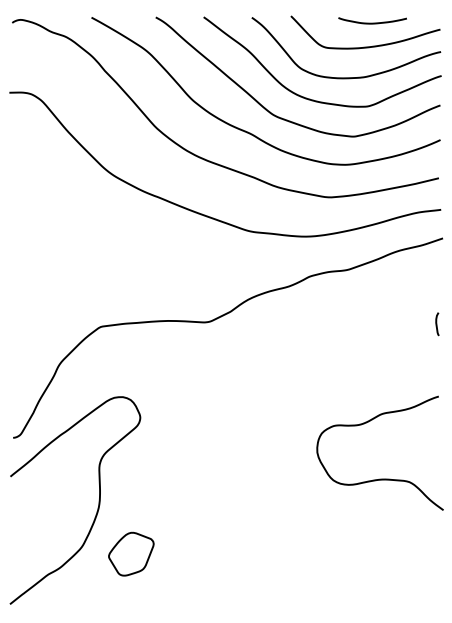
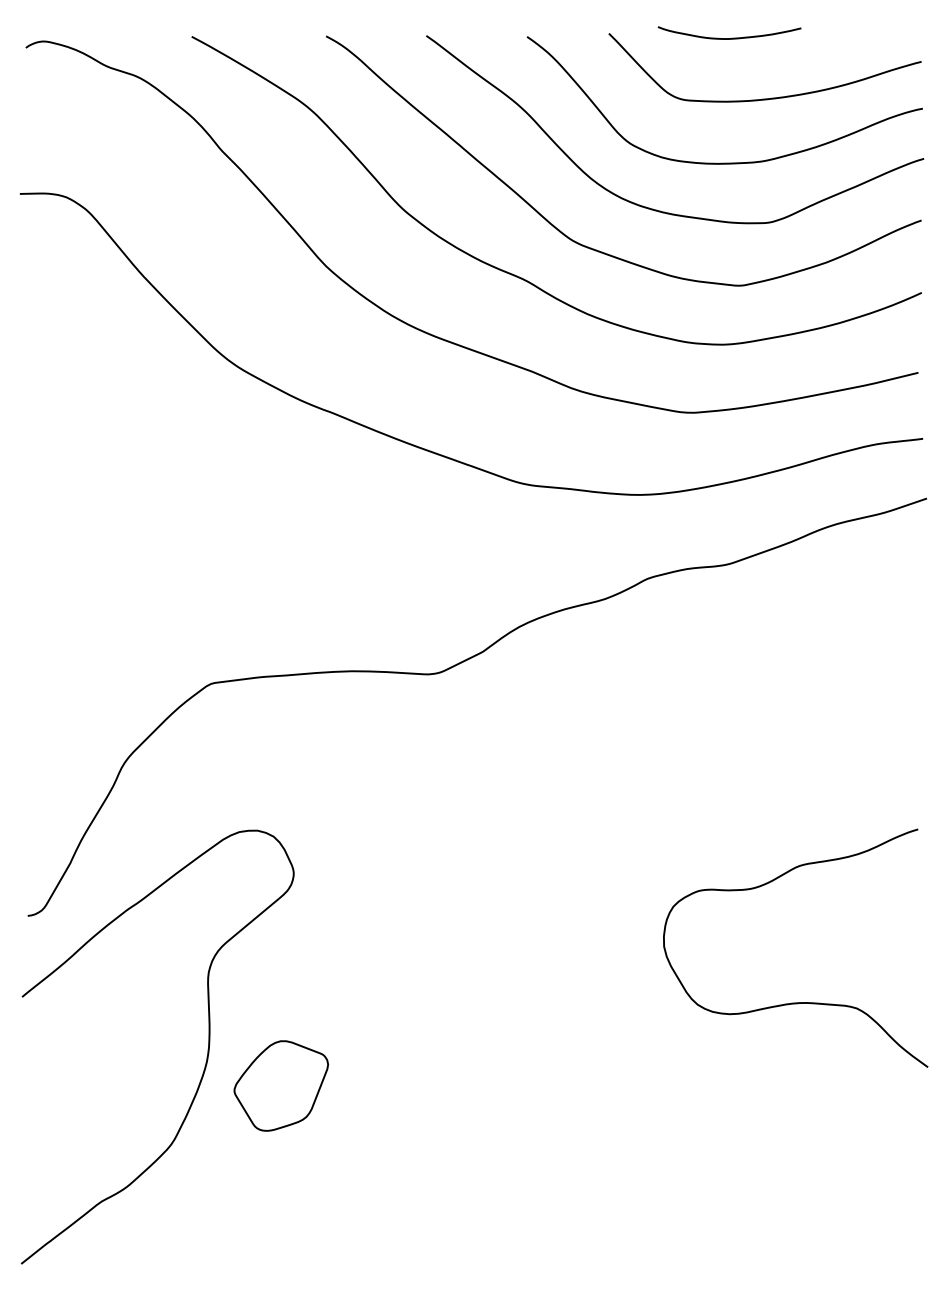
curve: (372, 22) -> (729, 36), moved
curve: (437, 324) -> (915, 678), removed
part: (131, 553) -> (281, 1084), moved

